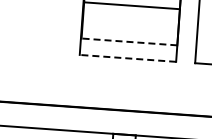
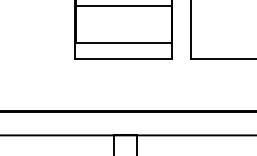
line: (129, 41) -> (123, 42), dashed -> solid
line: (127, 58) -> (123, 59), dashed -> solid

